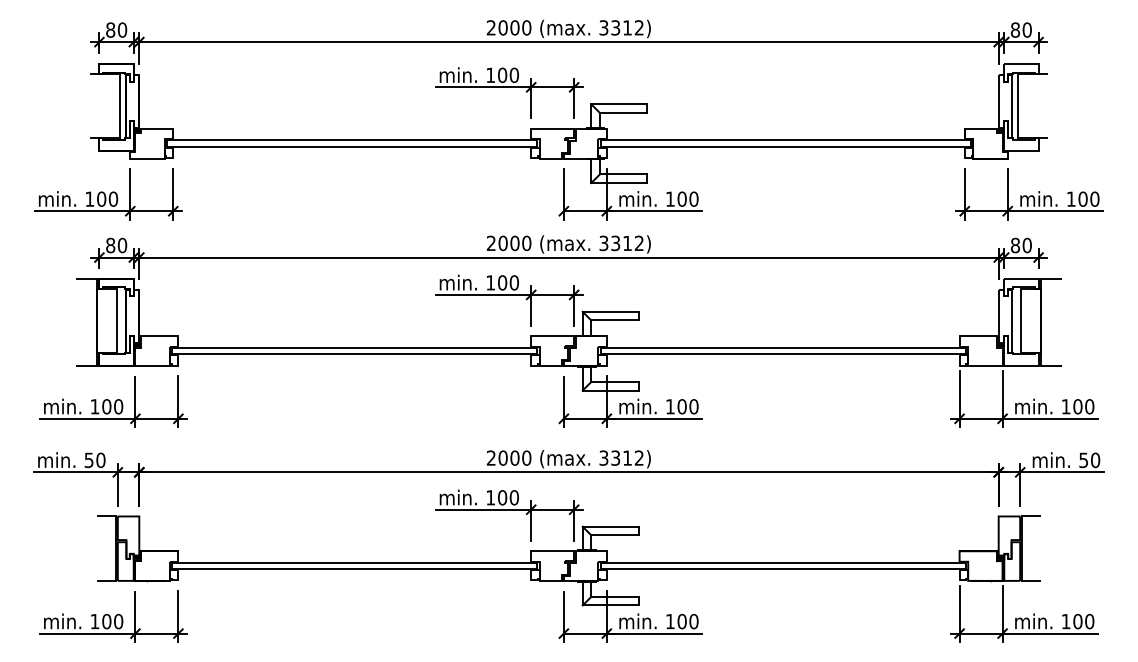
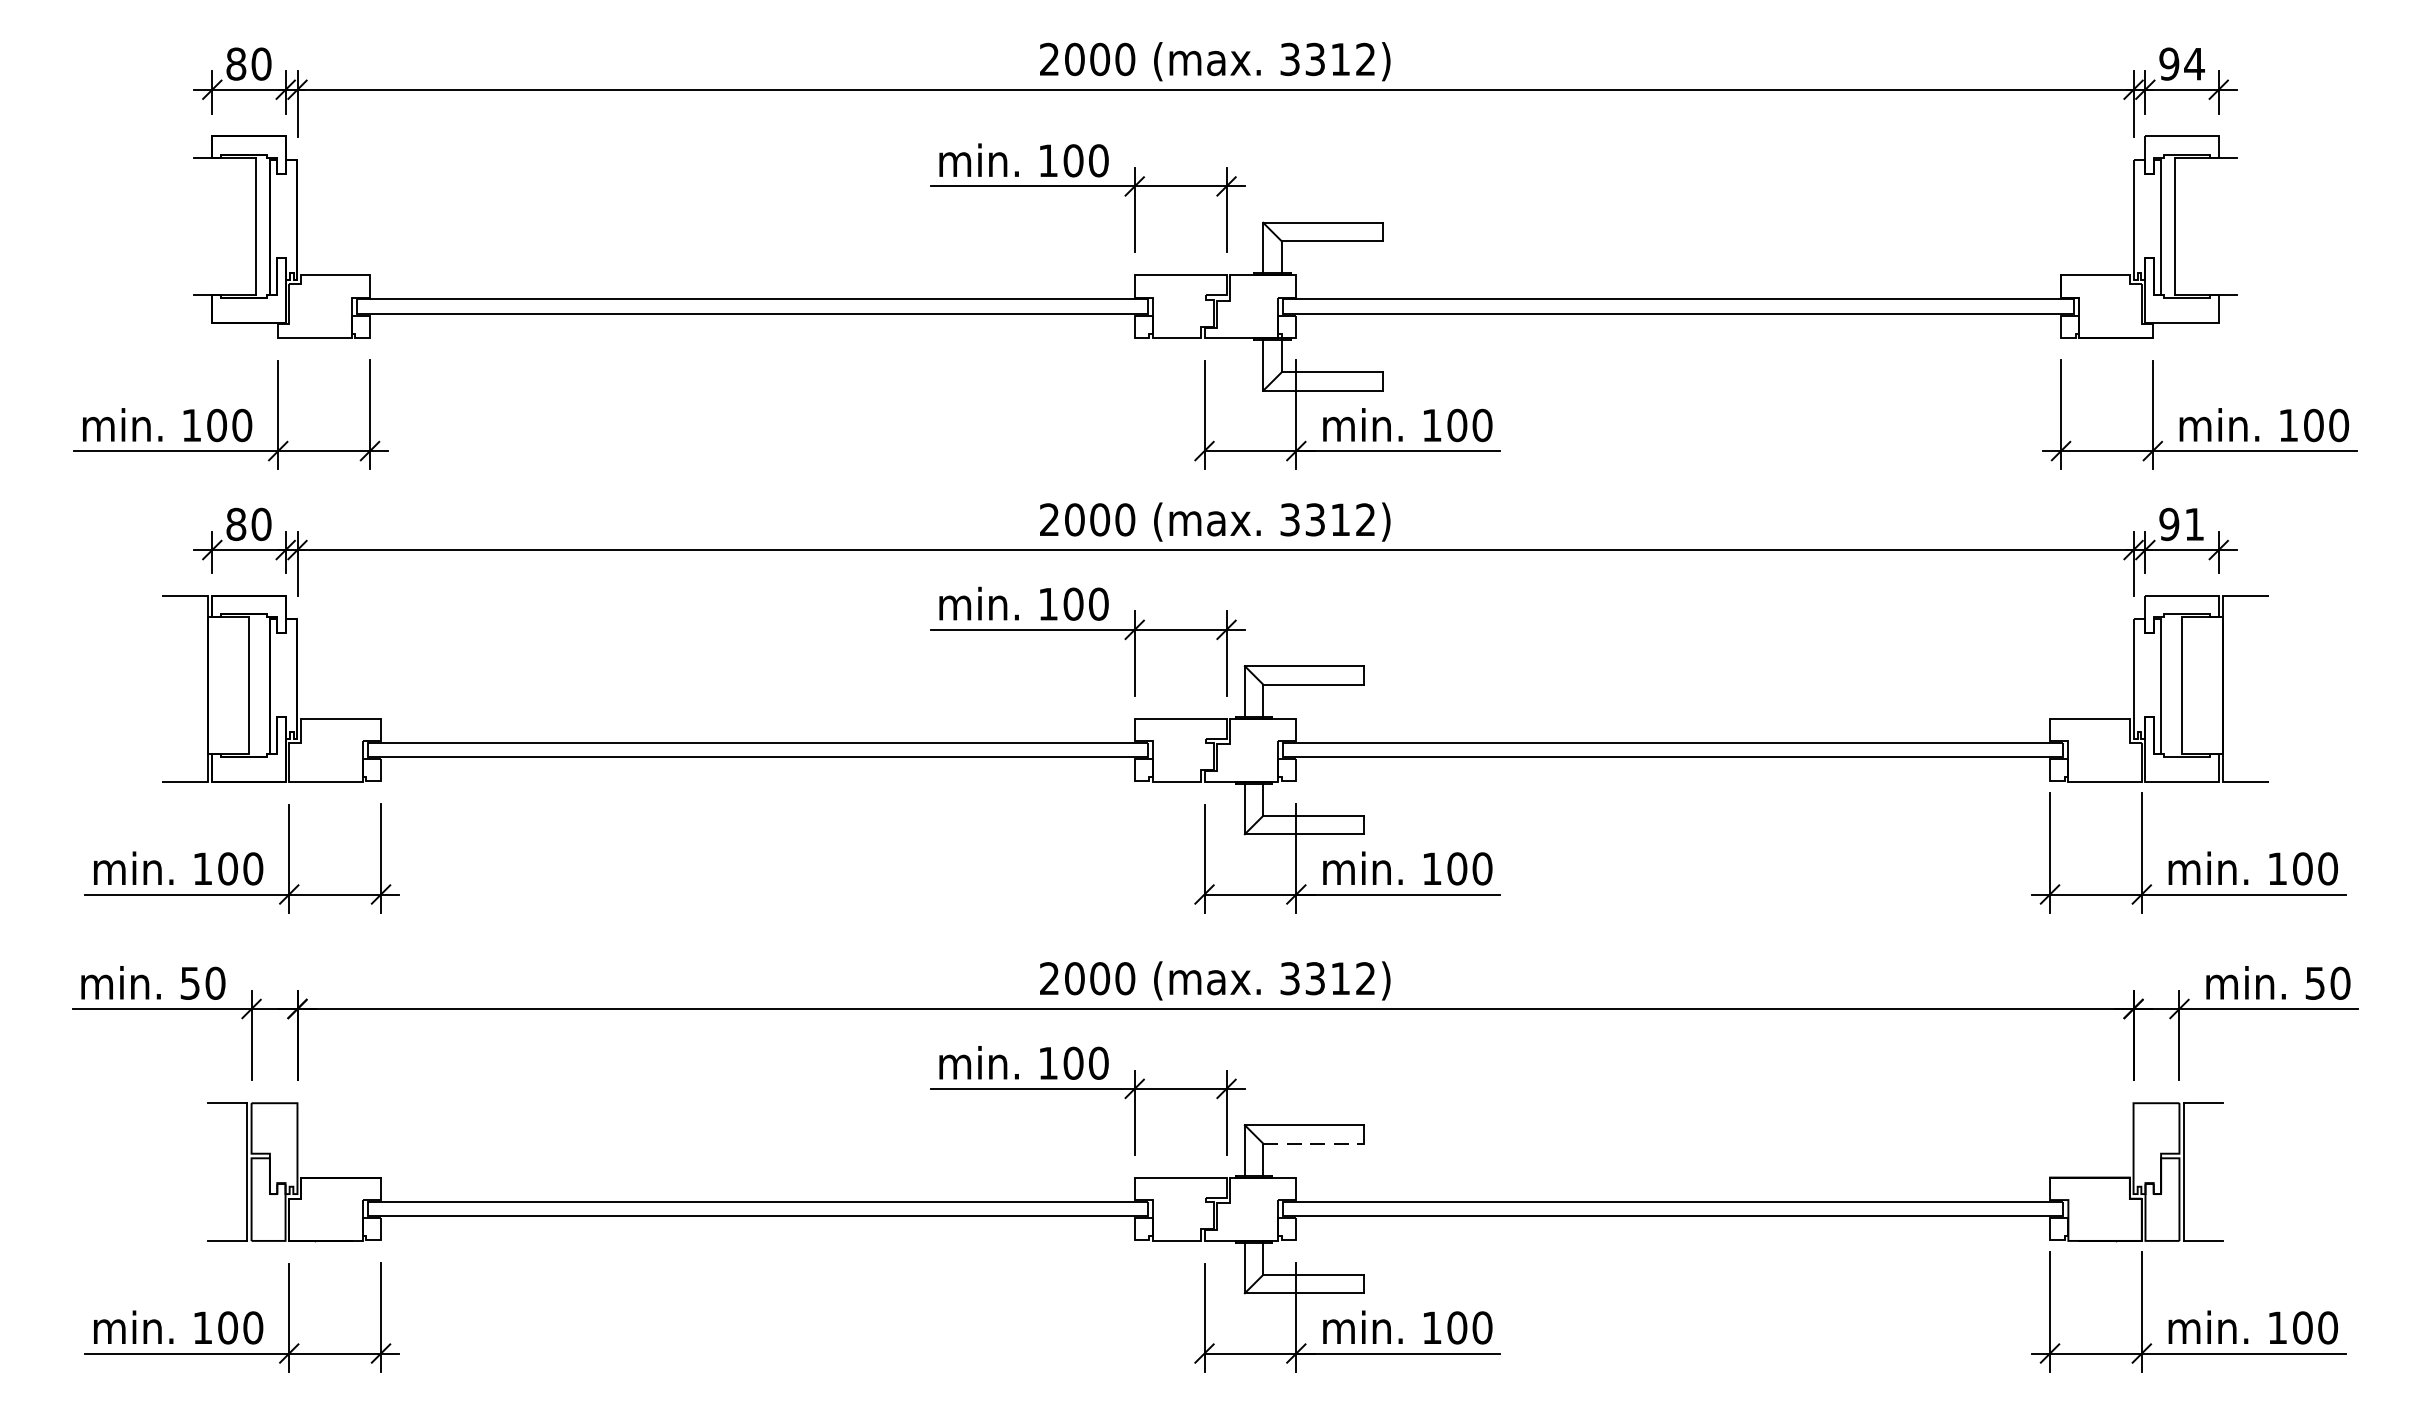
text: (1021, 29) -> (2182, 62), 80 -> 94
text: (1020, 245) -> (2180, 524), 80 -> 91
line: (614, 535) -> (1312, 1143), solid -> dashed

